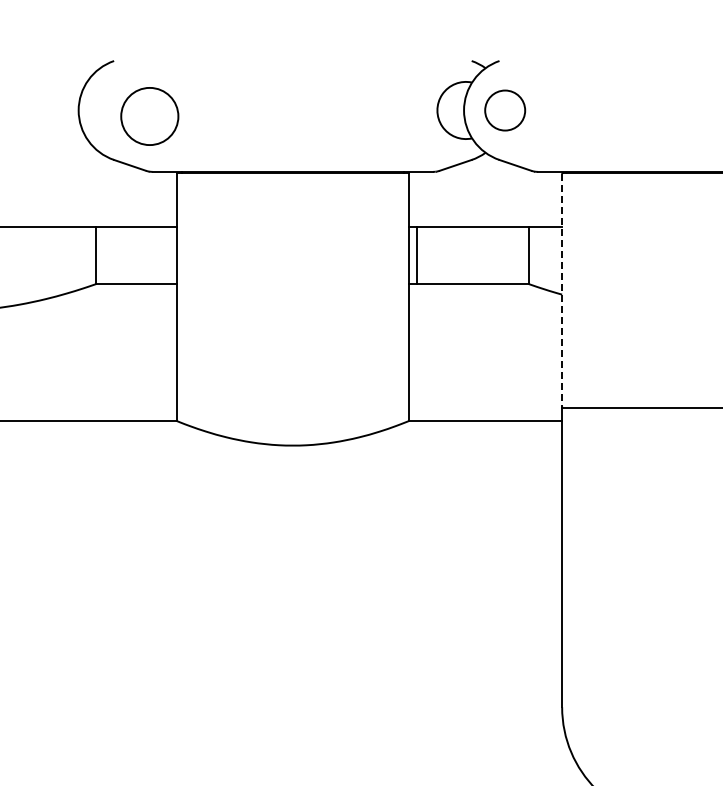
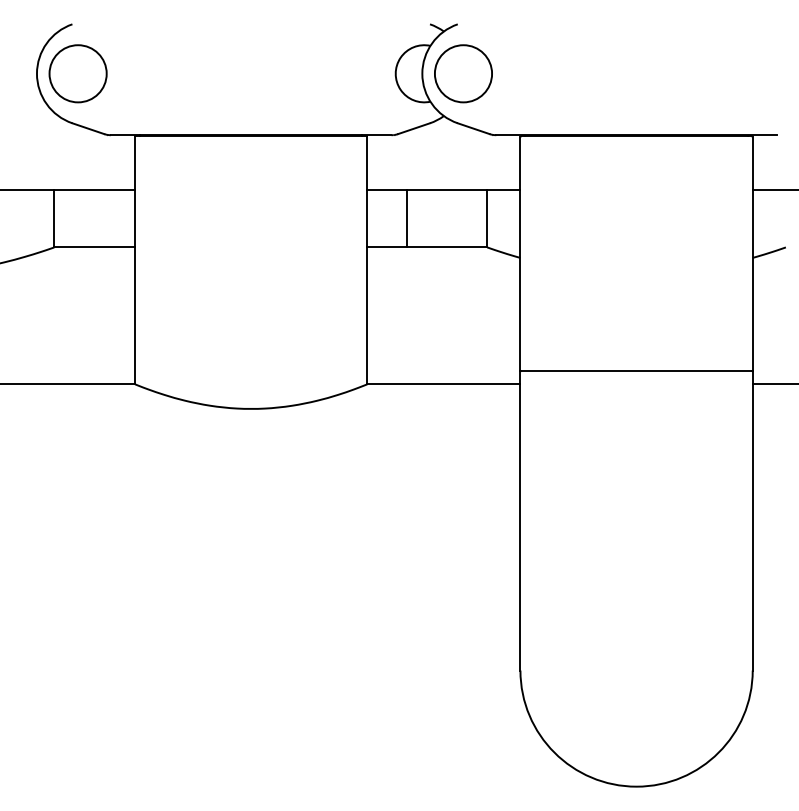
circle: (505, 110) -> (463, 73), size x1.43
circle: (149, 116) -> (77, 73), moved
line: (417, 255) -> (406, 218), moved
line: (562, 291) -> (520, 254), dashed -> solid

